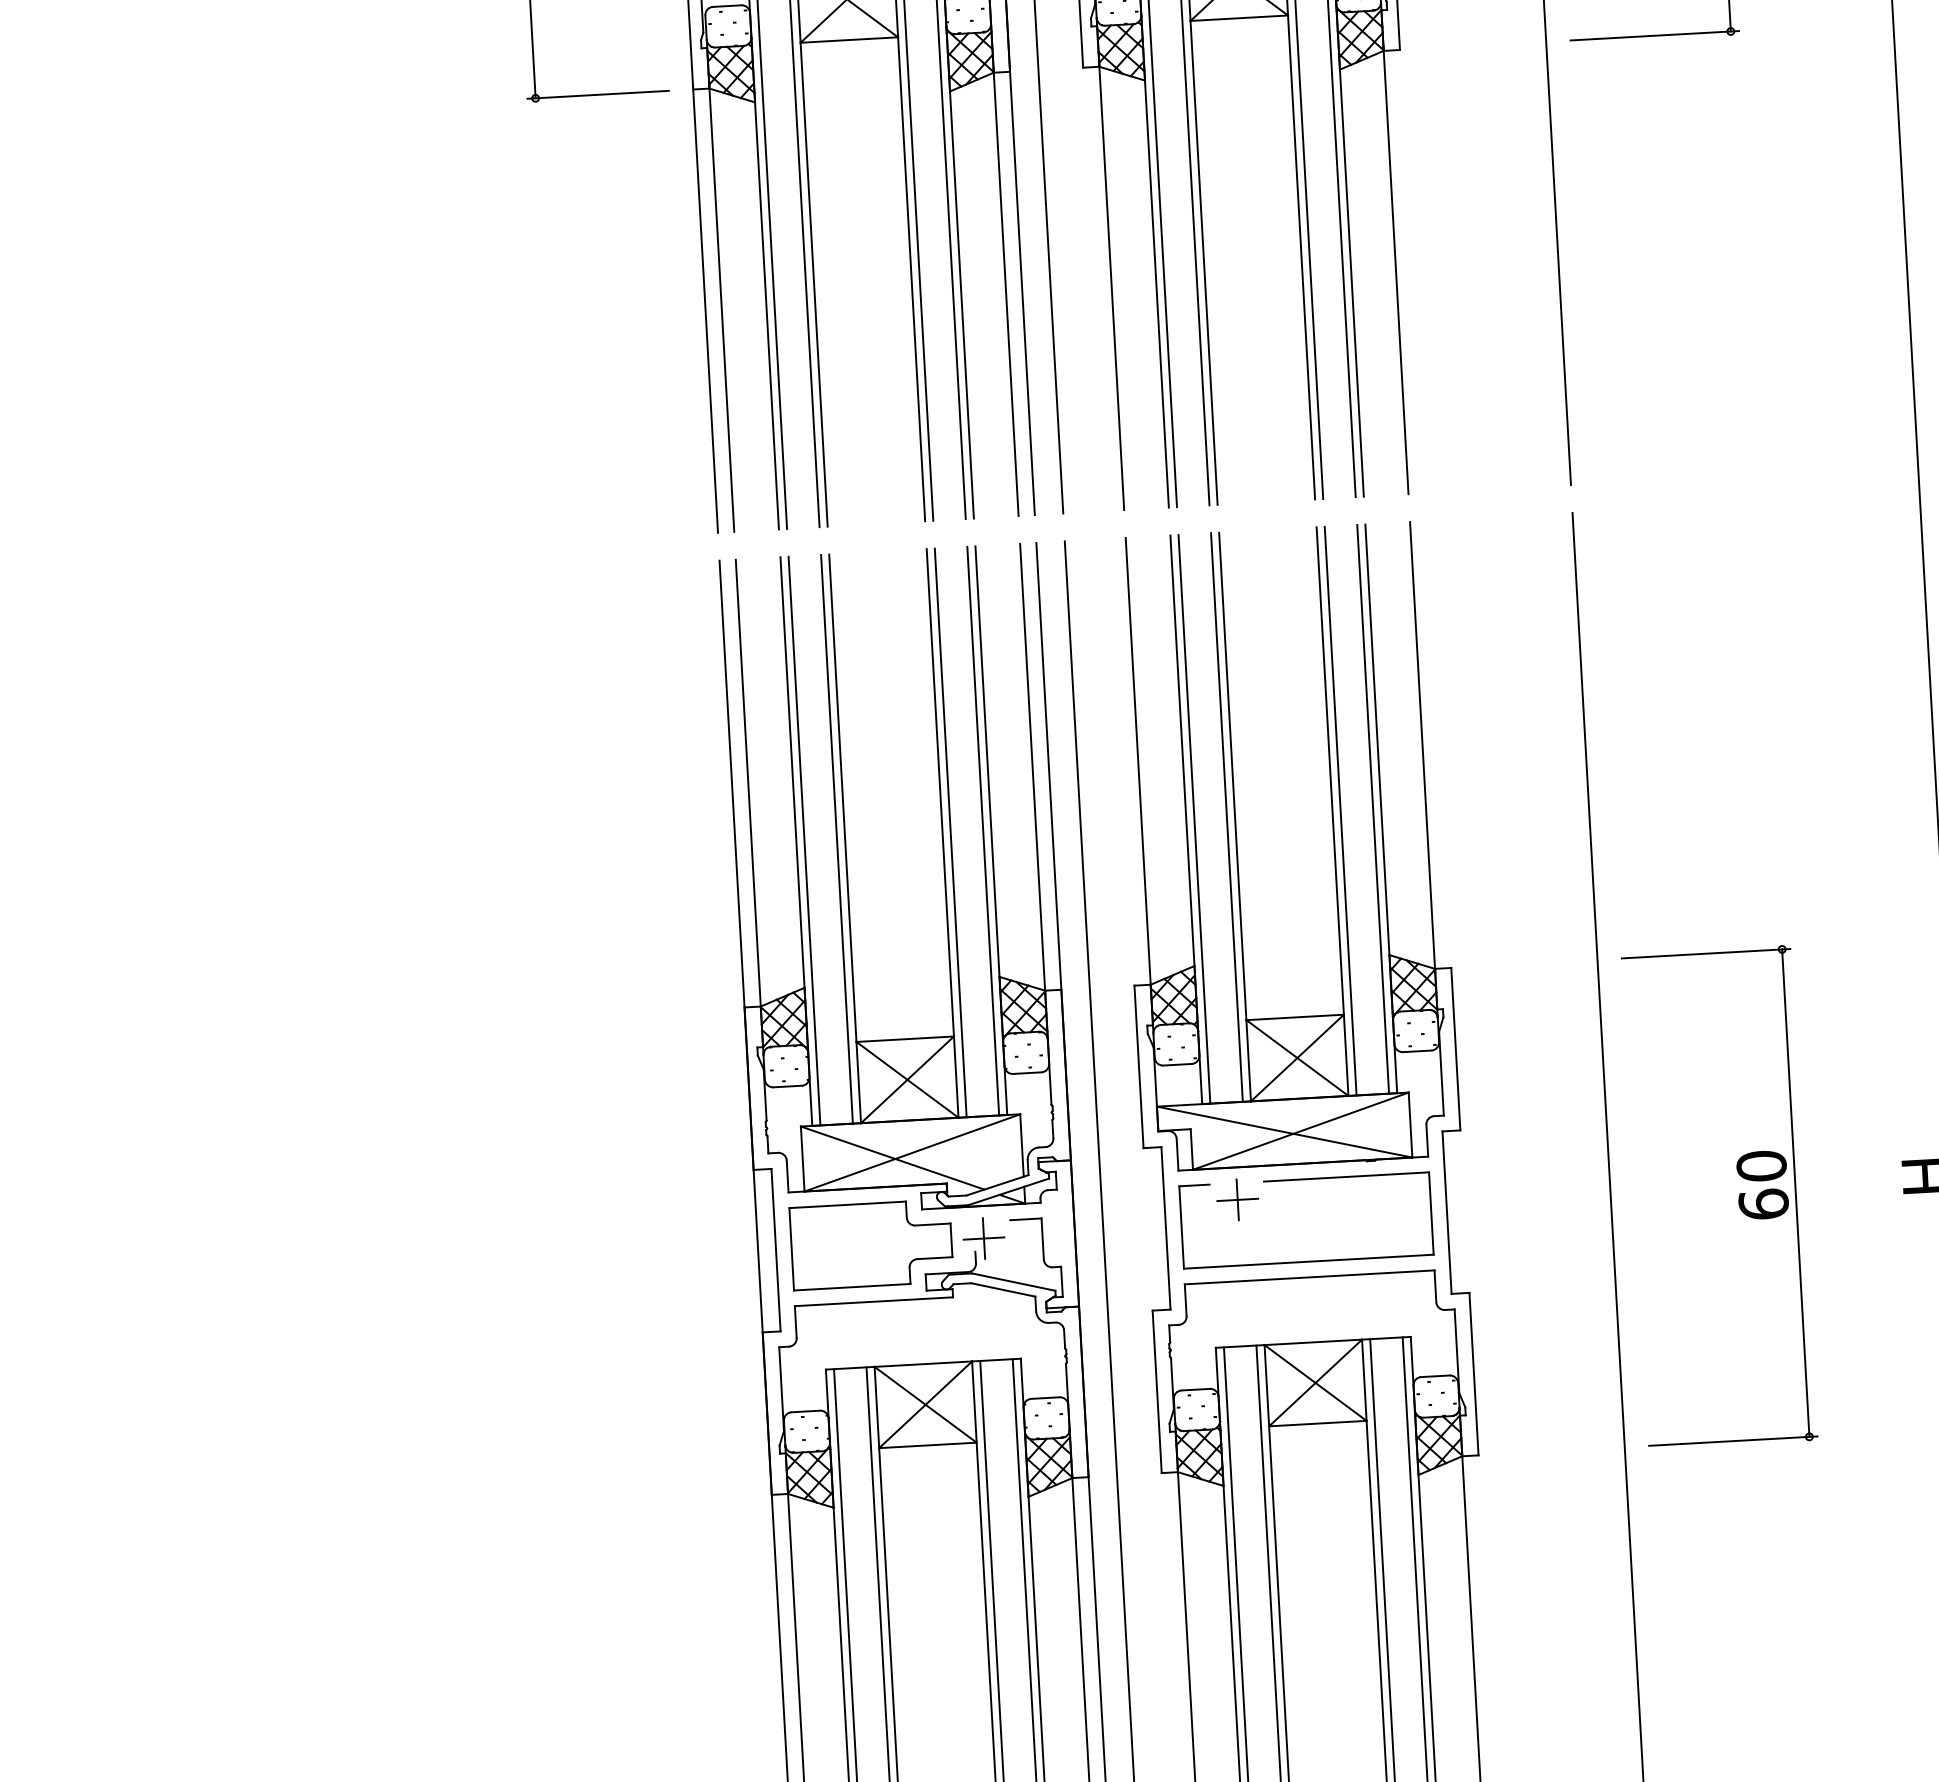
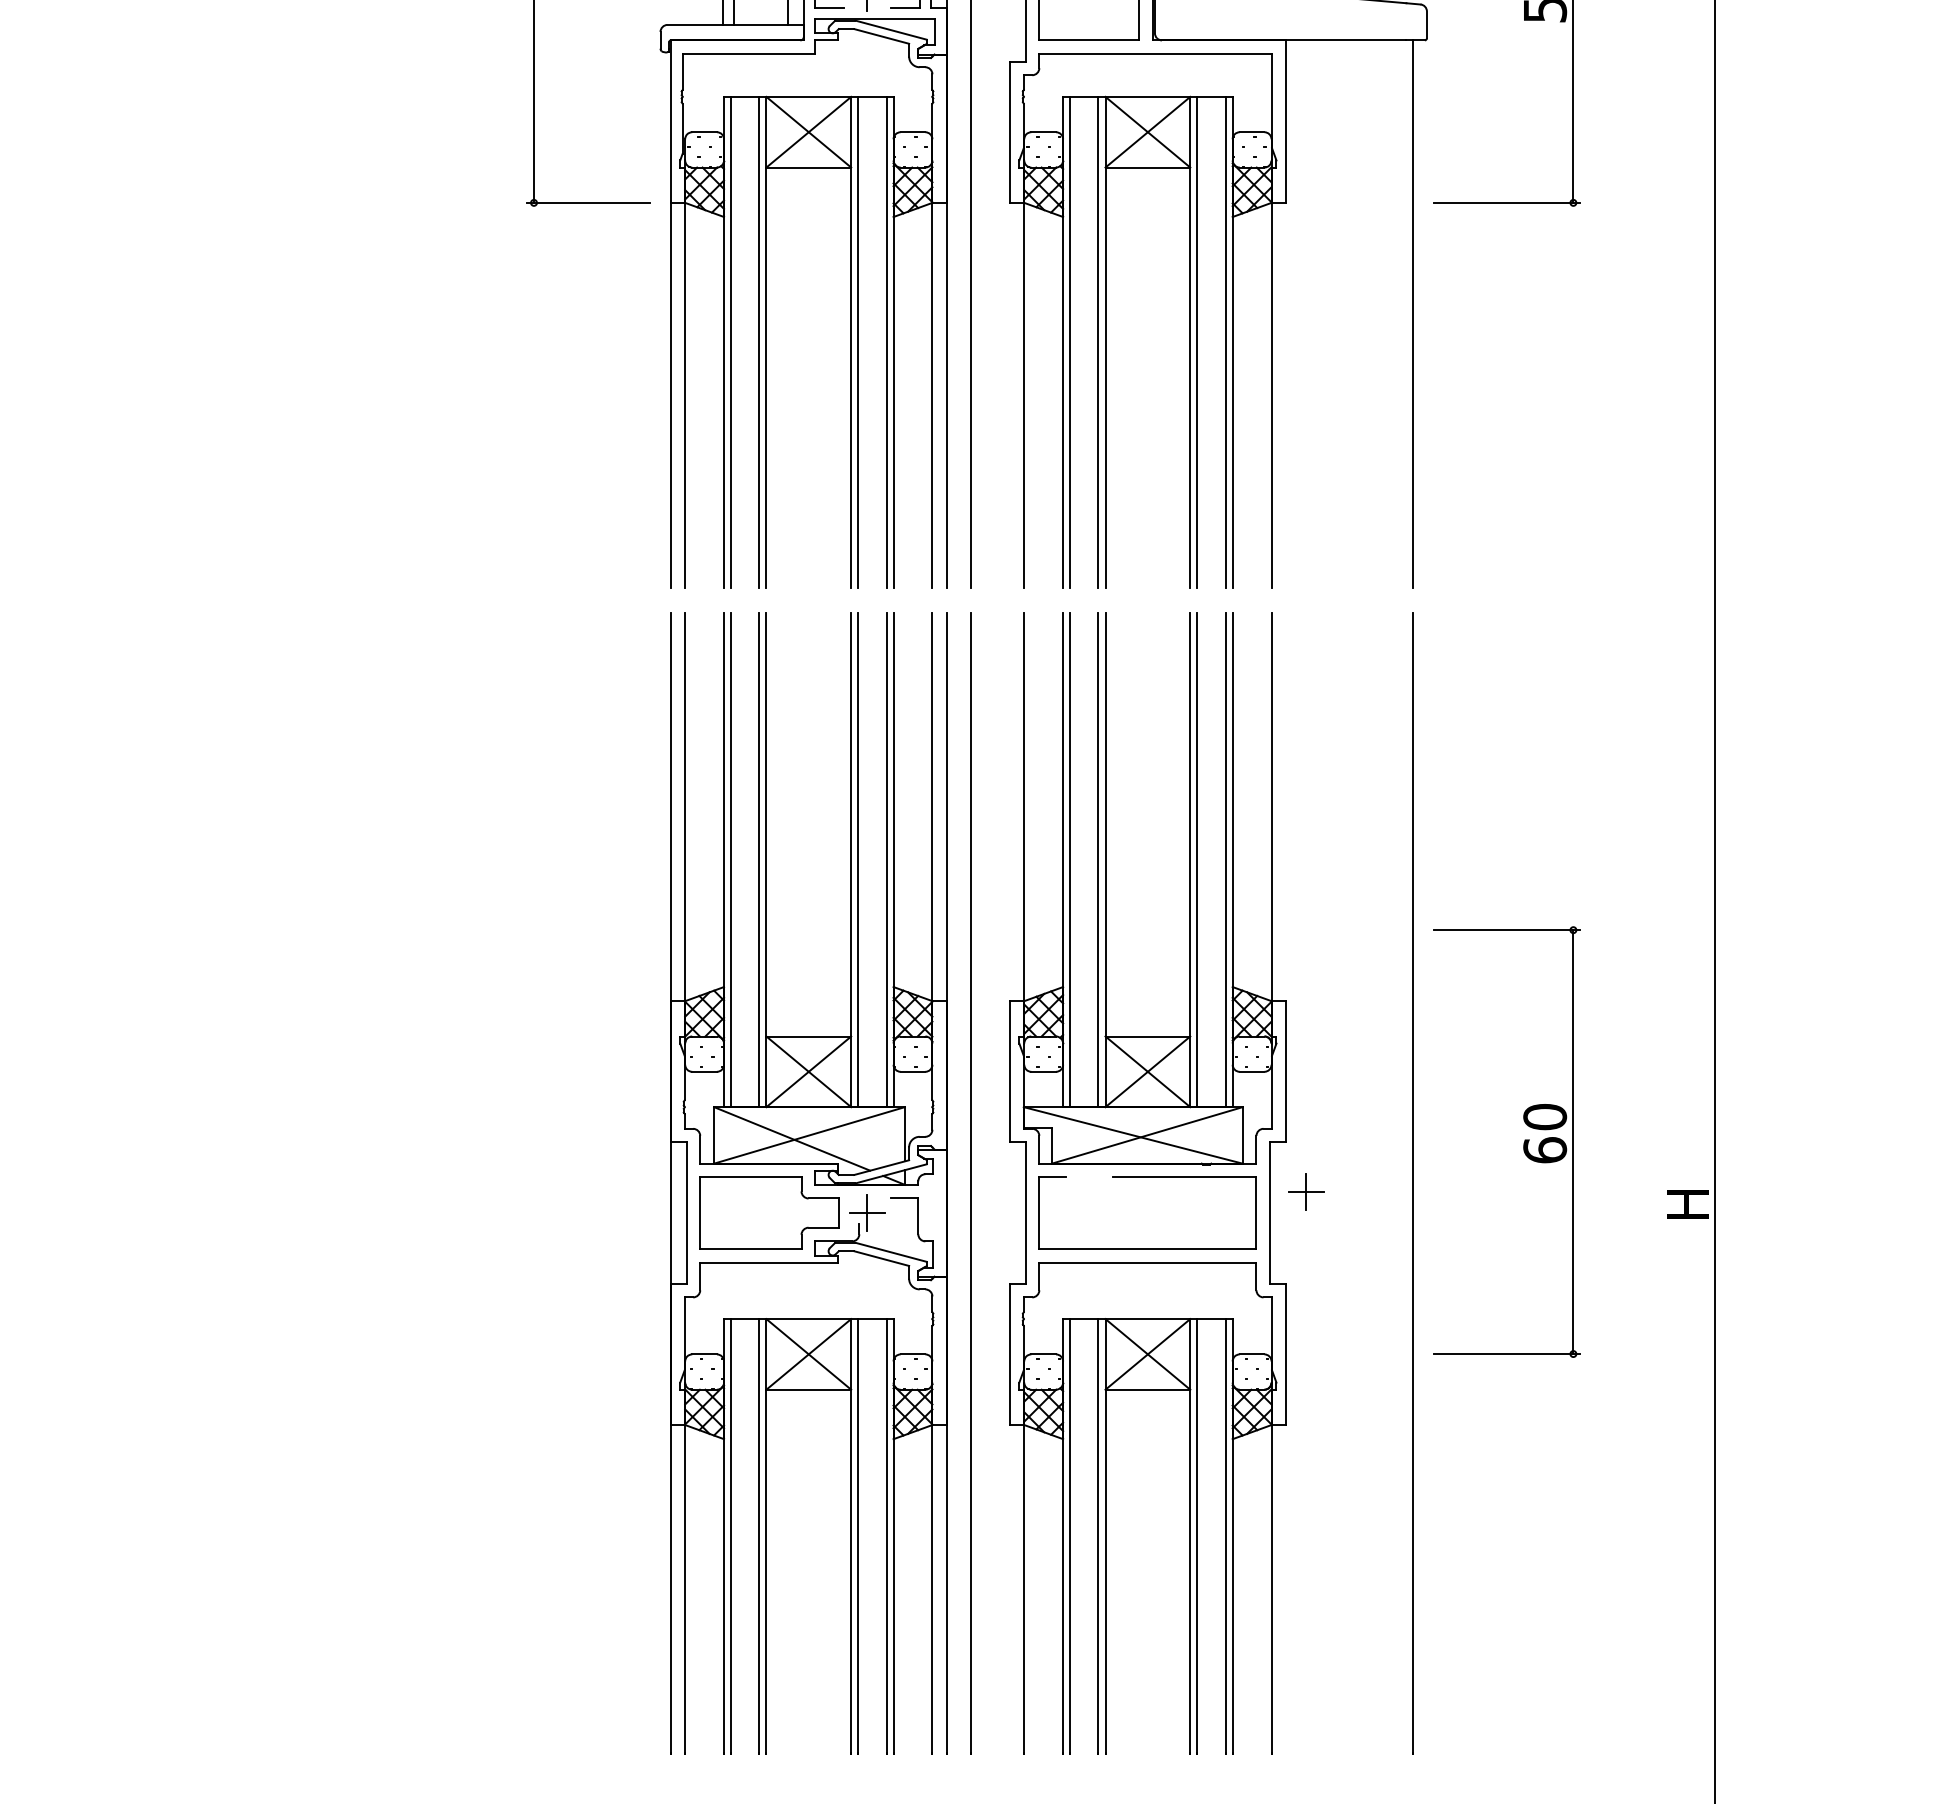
part: (1738, 1197) -> (1523, 1143), moved
part: (1237, 1199) -> (1306, 1191), moved

